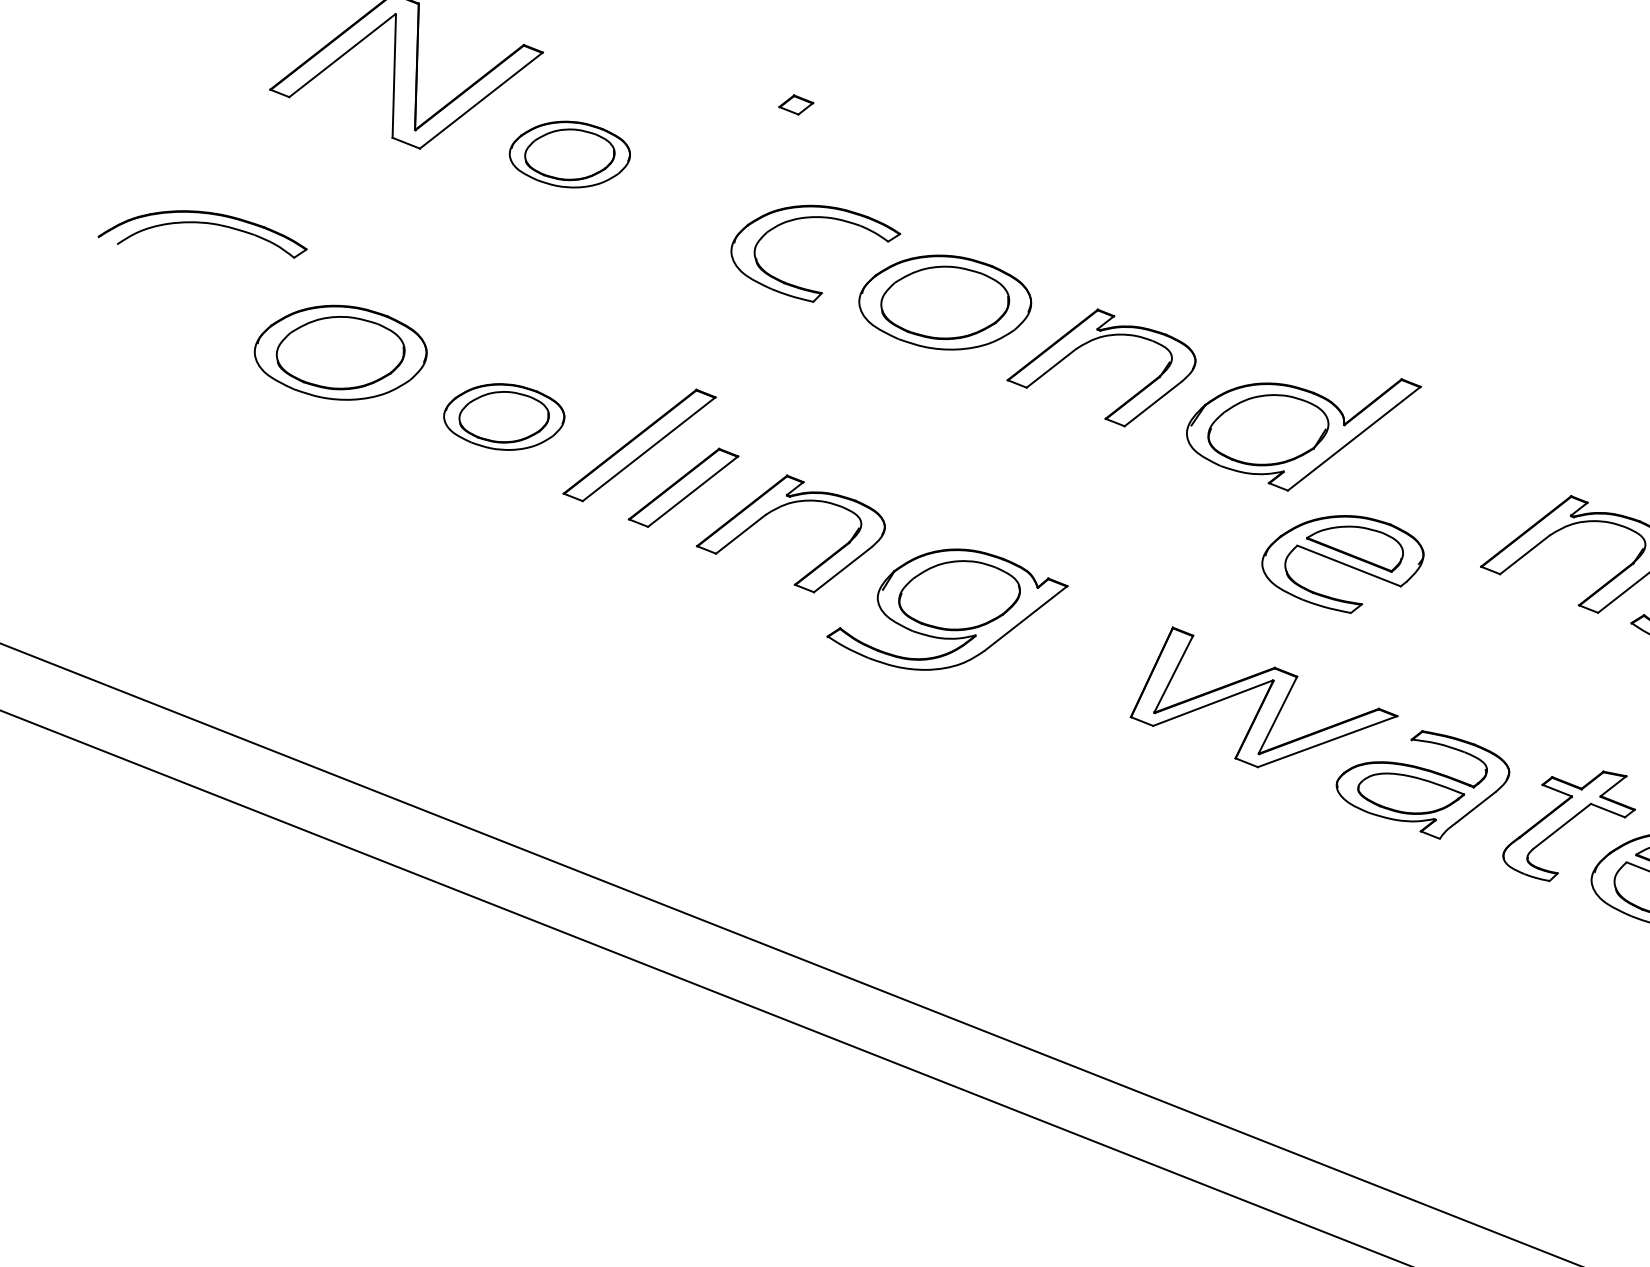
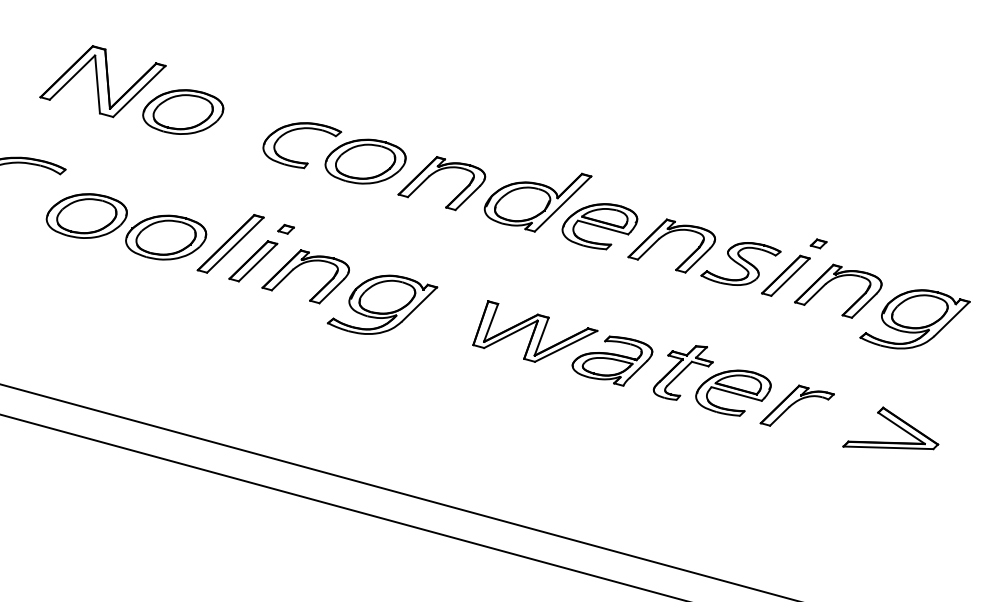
part: (795, 103) -> (285, 228), moved
part: (570, 153) -> (183, 111), size x1.43
part: (504, 416) -> (166, 237), size x1.43
part: (1341, 562) -> (599, 226), moved

